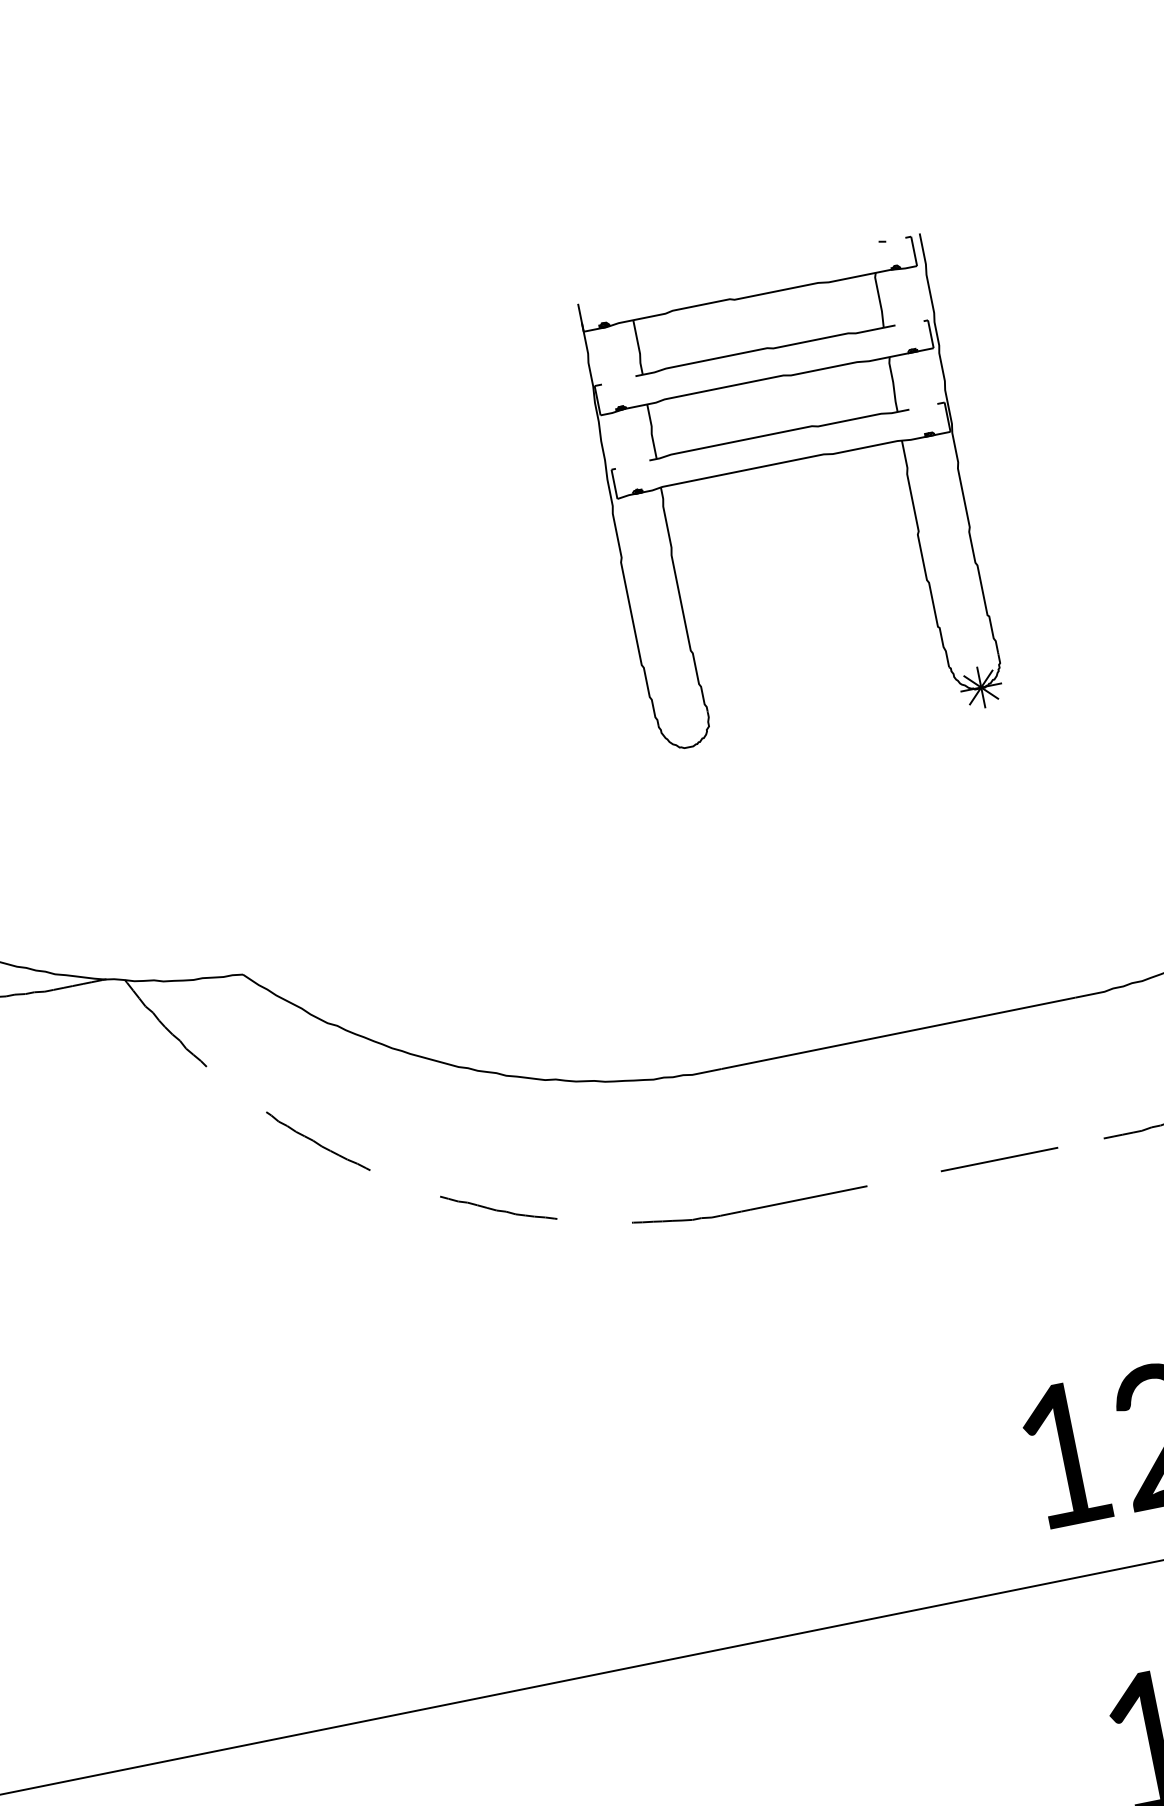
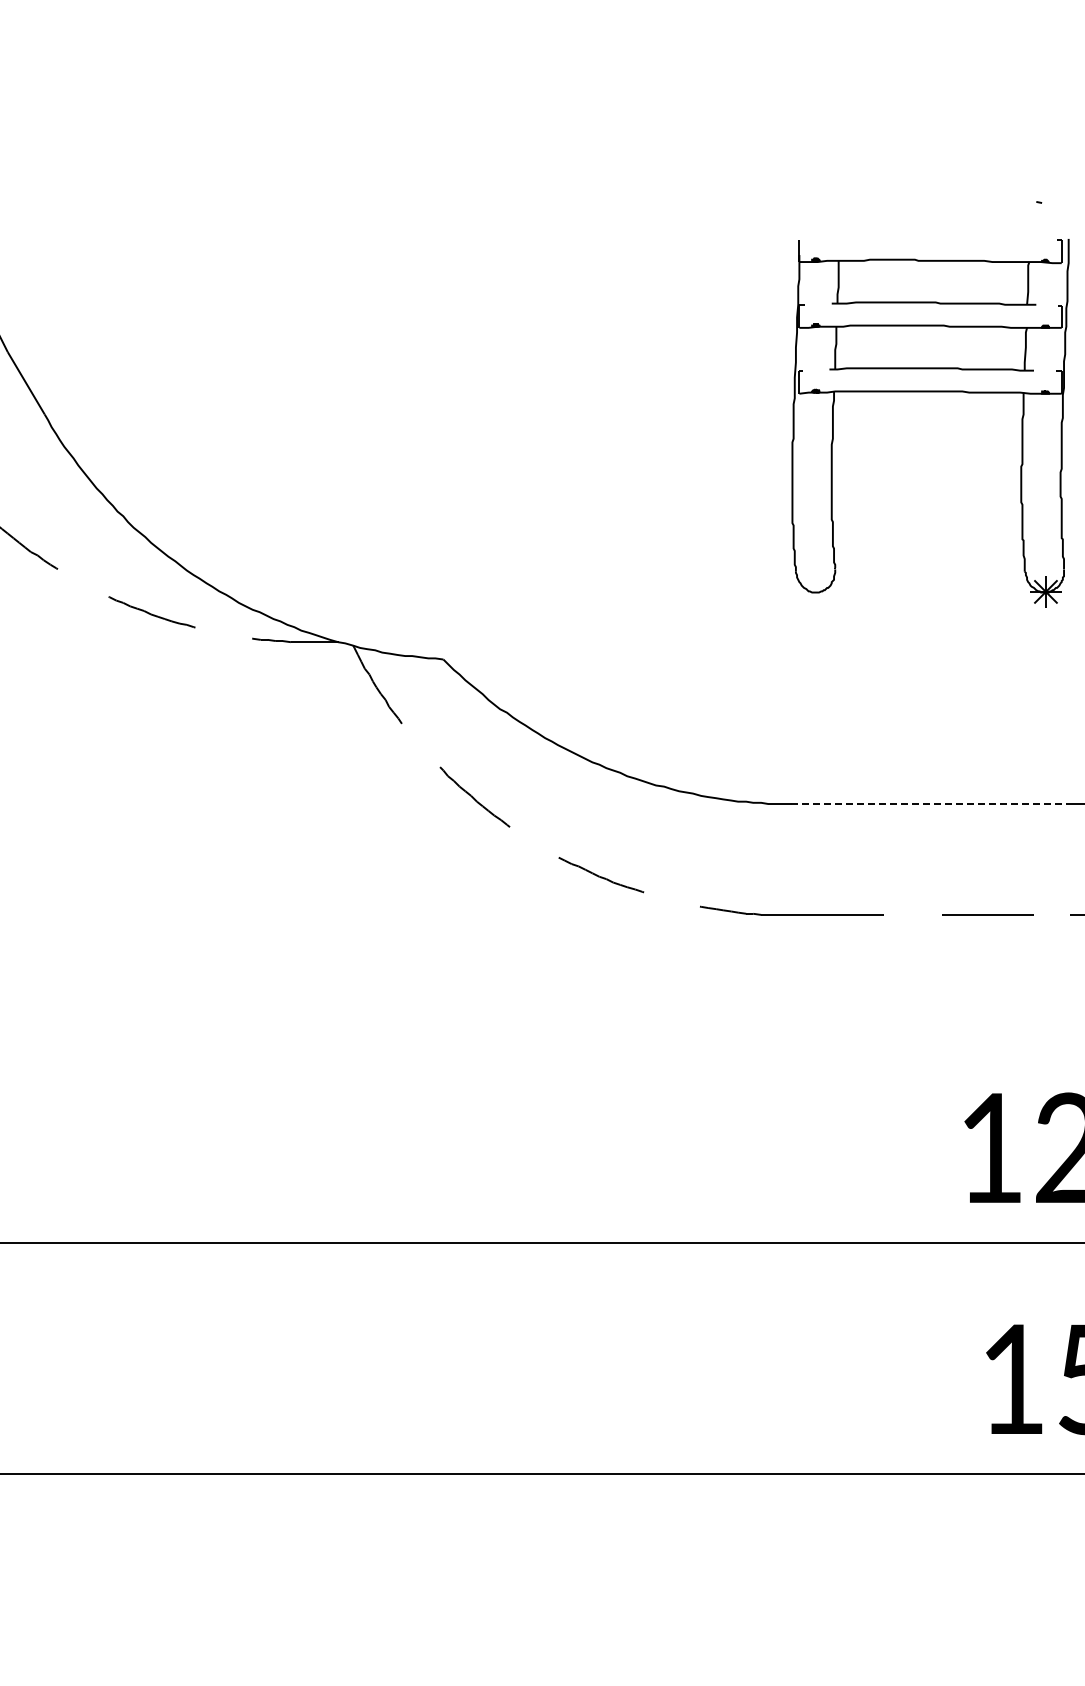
part: (783, 463) -> (930, 392), moved
line: (899, 1033) -> (931, 804), solid -> dashed

